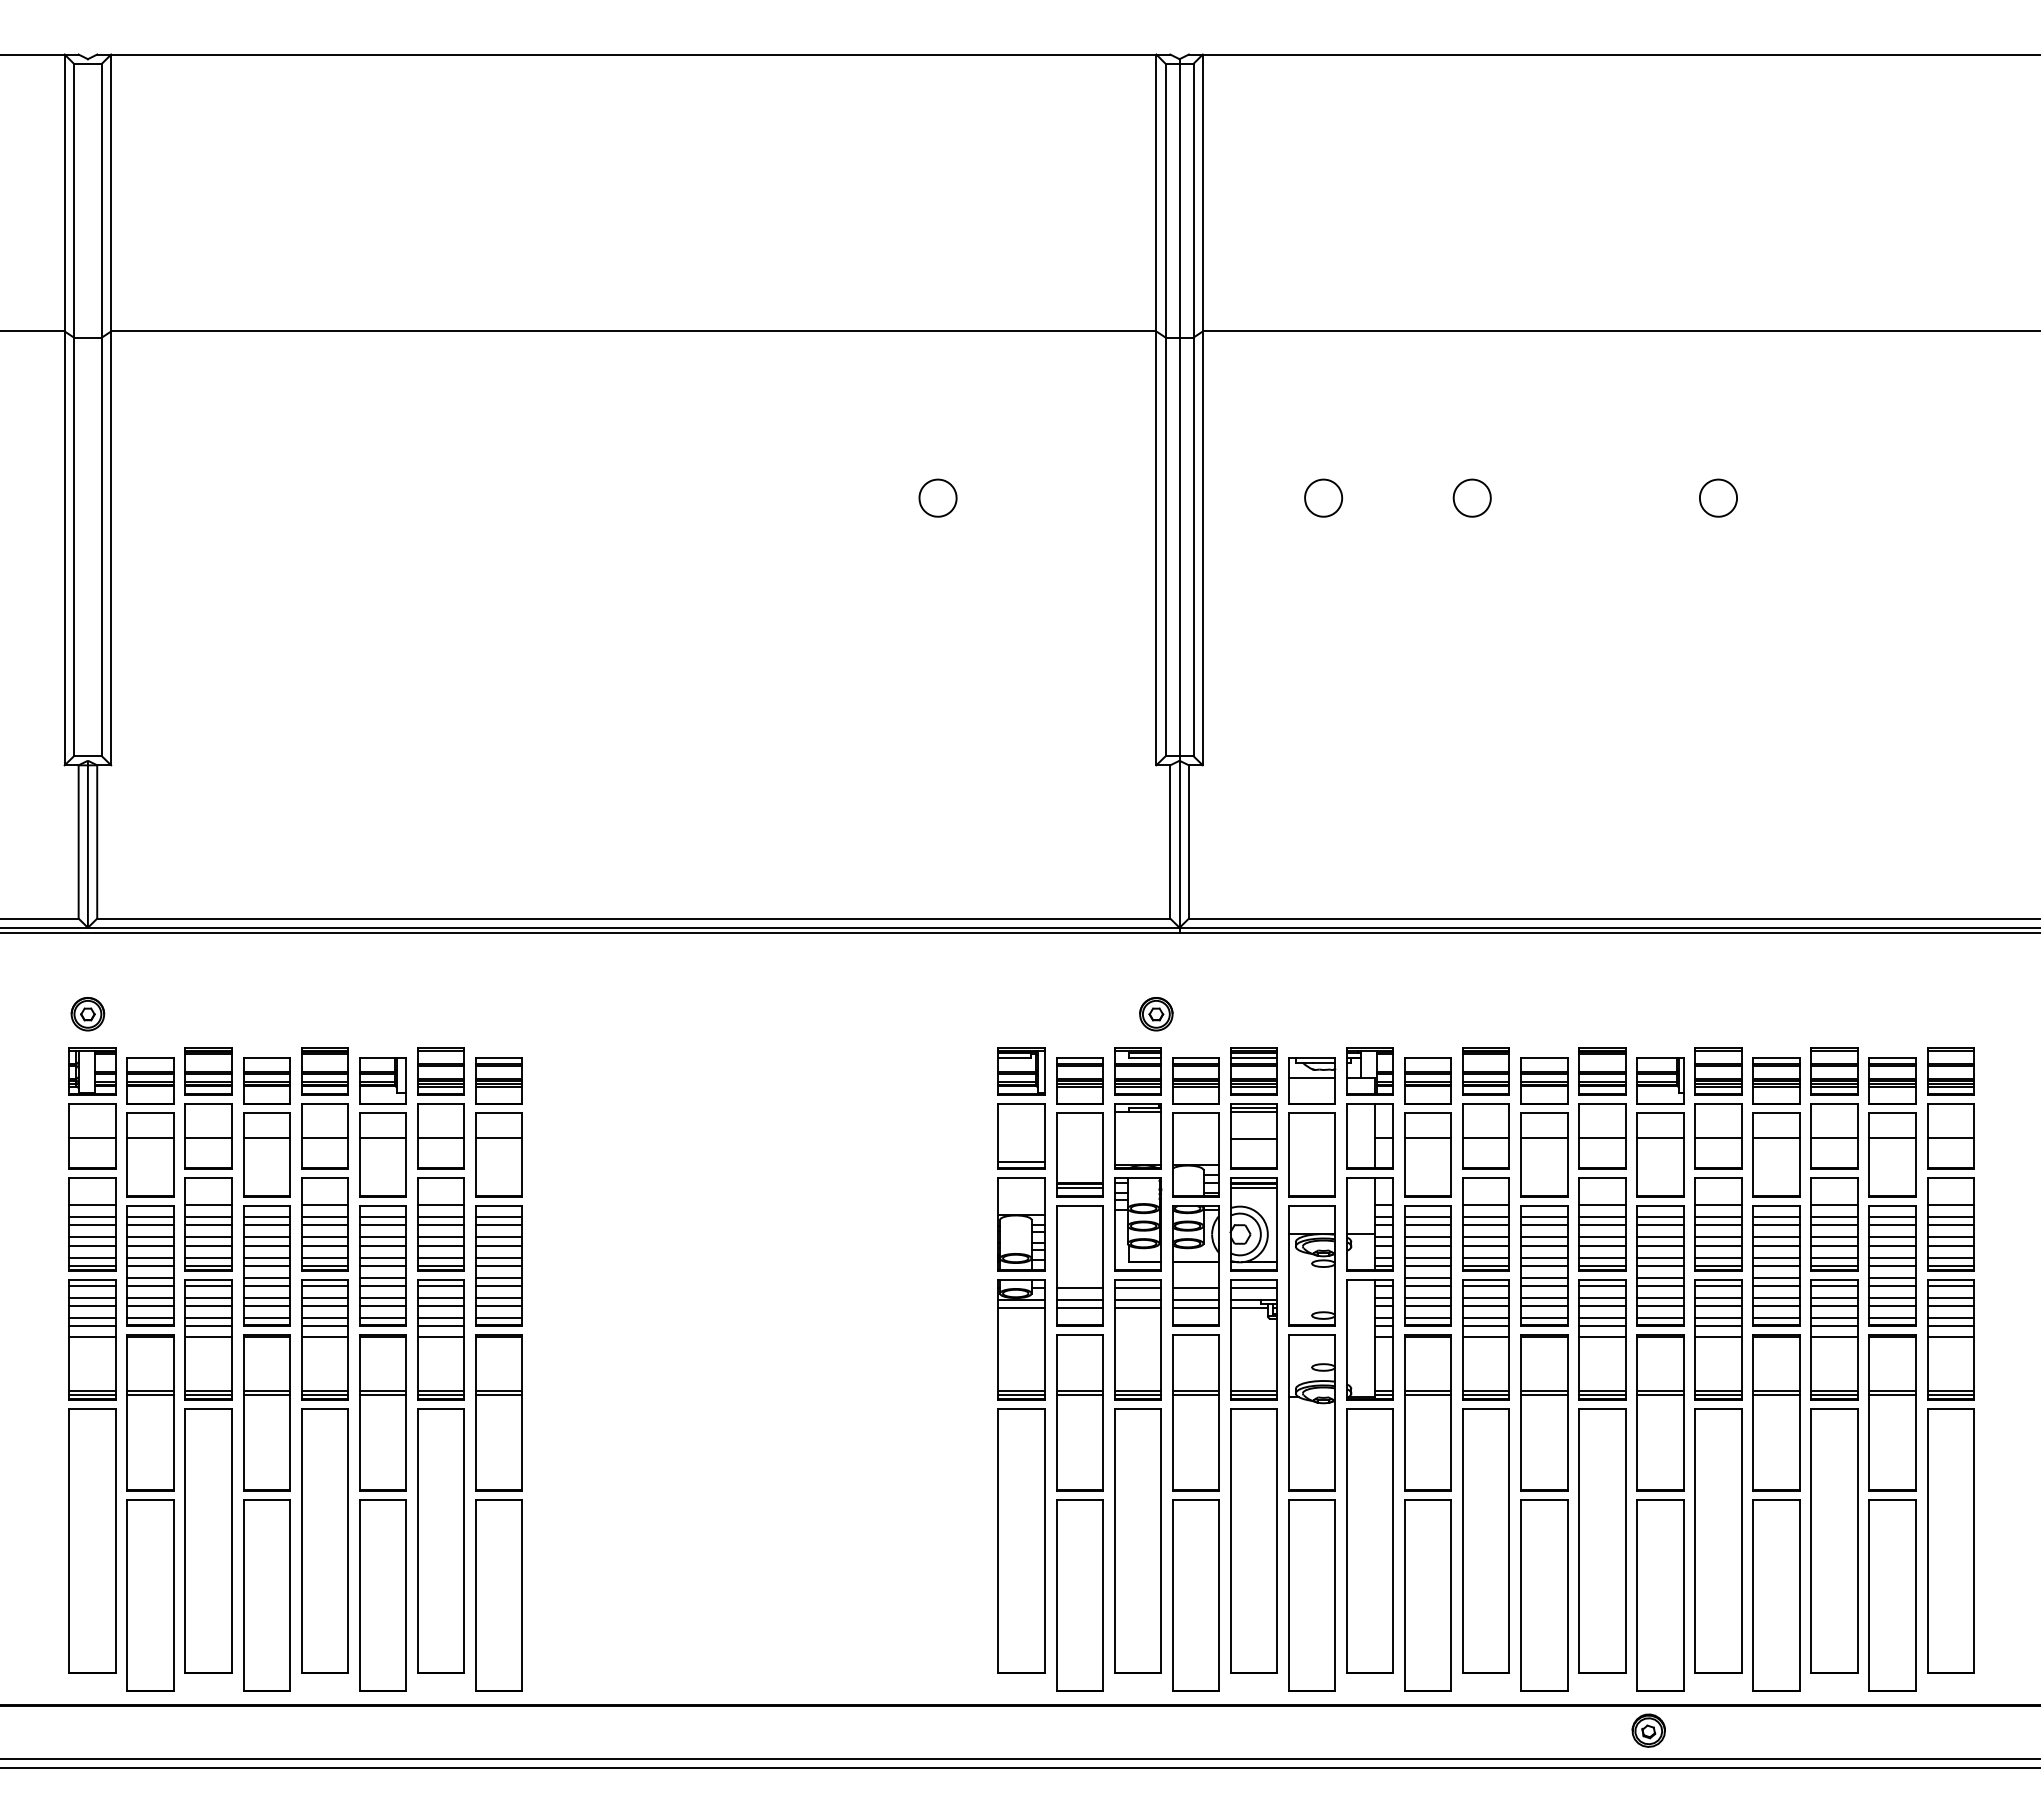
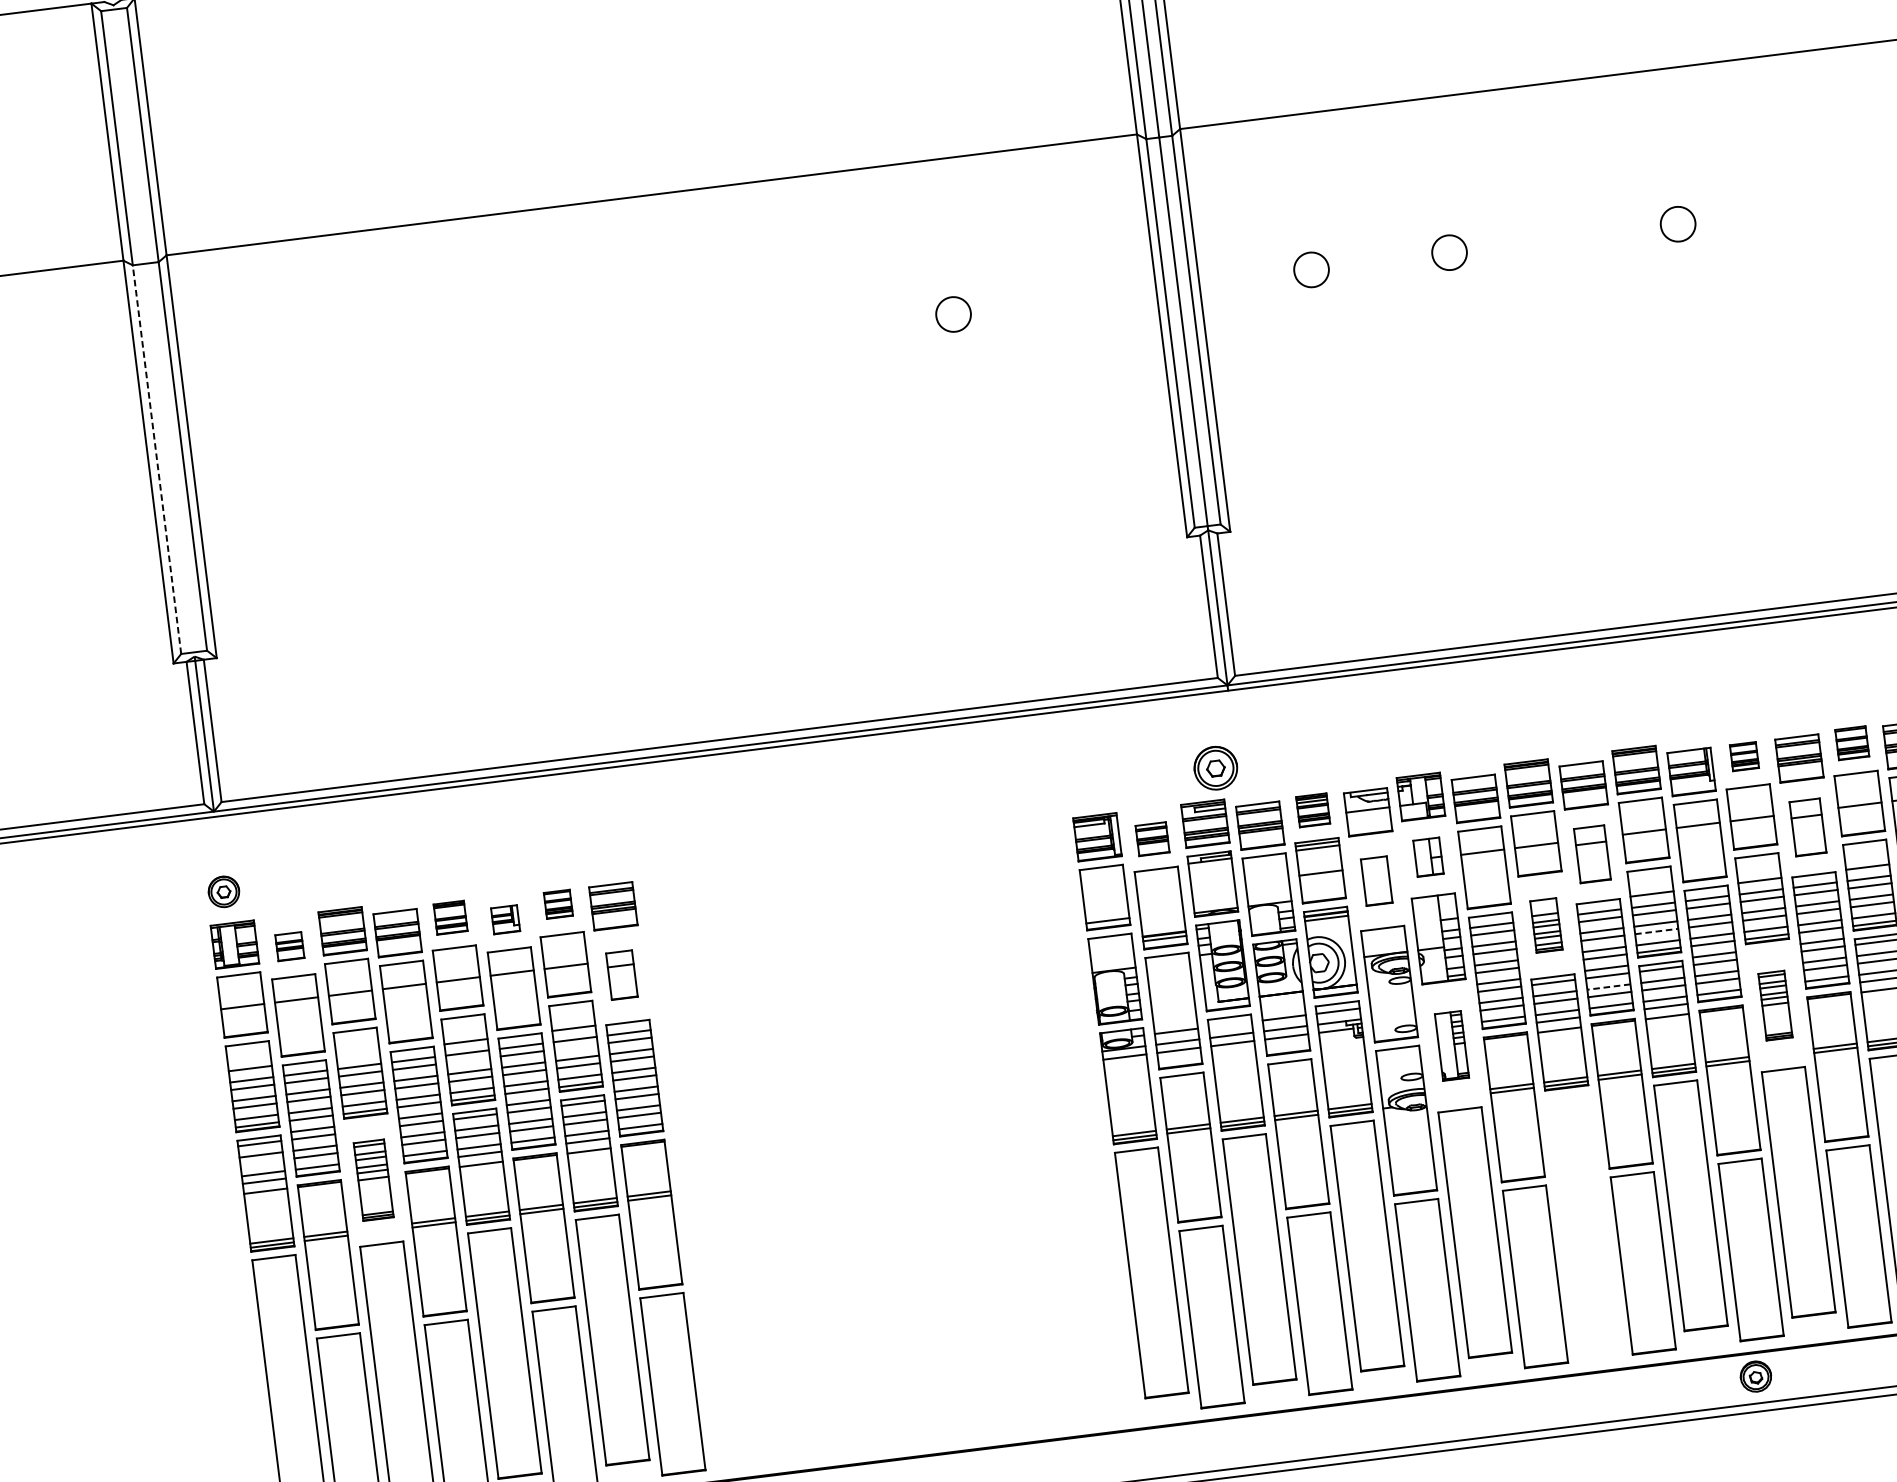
line: (74, 546) -> (157, 459), solid -> dashed
part: (1156, 1014) -> (1216, 768), size x1.4
part: (324, 1071) -> (450, 917), size x0.7
part: (440, 1071) -> (557, 904), size x0.6
part: (1253, 1071) -> (1312, 810), size x0.7
part: (1718, 1071) -> (1744, 756), size x0.6
part: (1834, 1071) -> (1852, 743), size x0.7
part: (150, 1080) -> (289, 946), size x0.6
part: (382, 1080) -> (505, 919), size x0.6
part: (1079, 1080) -> (1152, 838), size x0.7
part: (1369, 1136) -> (1427, 857), size x0.6
part: (498, 1154) -> (621, 974), size x0.6
part: (1311, 1154) -> (1376, 880), size x0.6
part: (1544, 1154) -> (1592, 853), size x0.7
part: (1776, 1154) -> (1807, 826), size x0.7
line: (208, 1205) -> (358, 1055), removed
part: (1485, 1224) -> (1545, 925), size x0.6
line: (324, 1225) -> (468, 1060), removed
line: (440, 1225) -> (575, 1047), removed
line: (1602, 1245) -> (1656, 931), solid -> dashed
line: (1137, 1287) -> (1230, 1024), removed
line: (1543, 1298) -> (1608, 987), solid -> dashed
line: (92, 1306) -> (262, 1162), removed
part: (208, 1339) -> (373, 1179), size x0.7
part: (1369, 1339) -> (1451, 1045), size x0.6
part: (1718, 1339) -> (1775, 1005), size x0.6
part: (1485, 1540) -> (1582, 1218), removed

